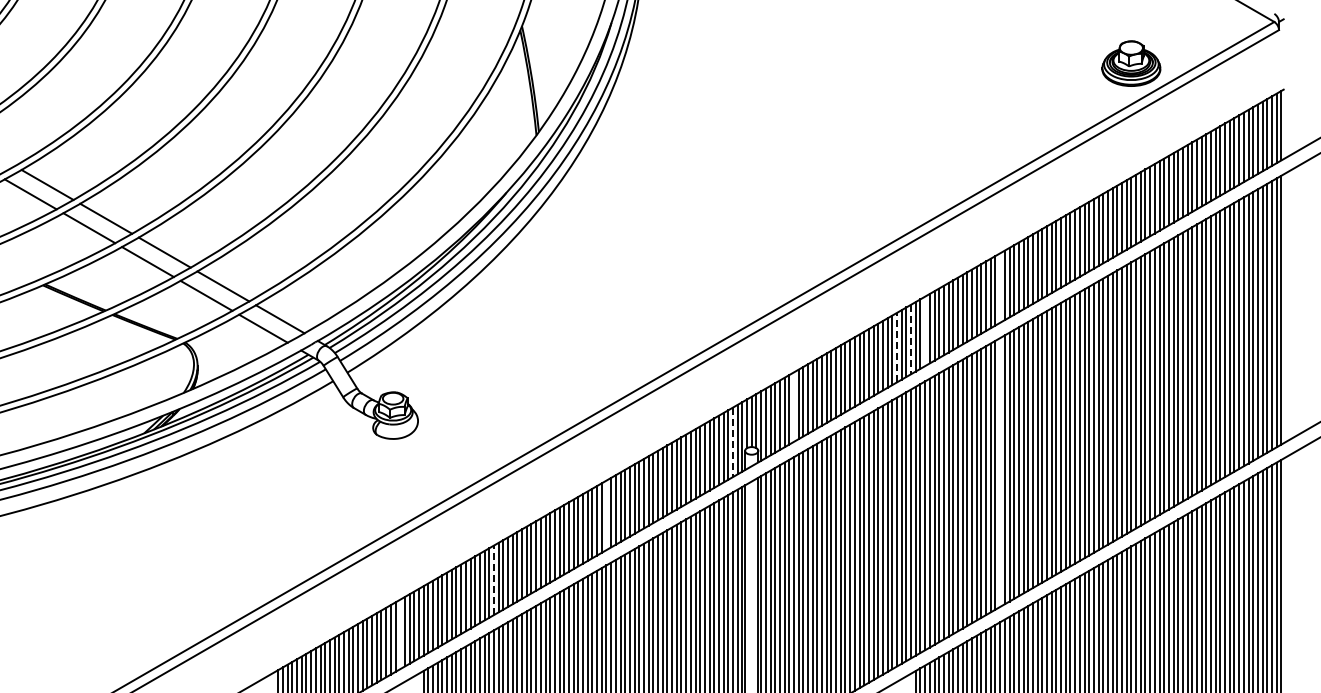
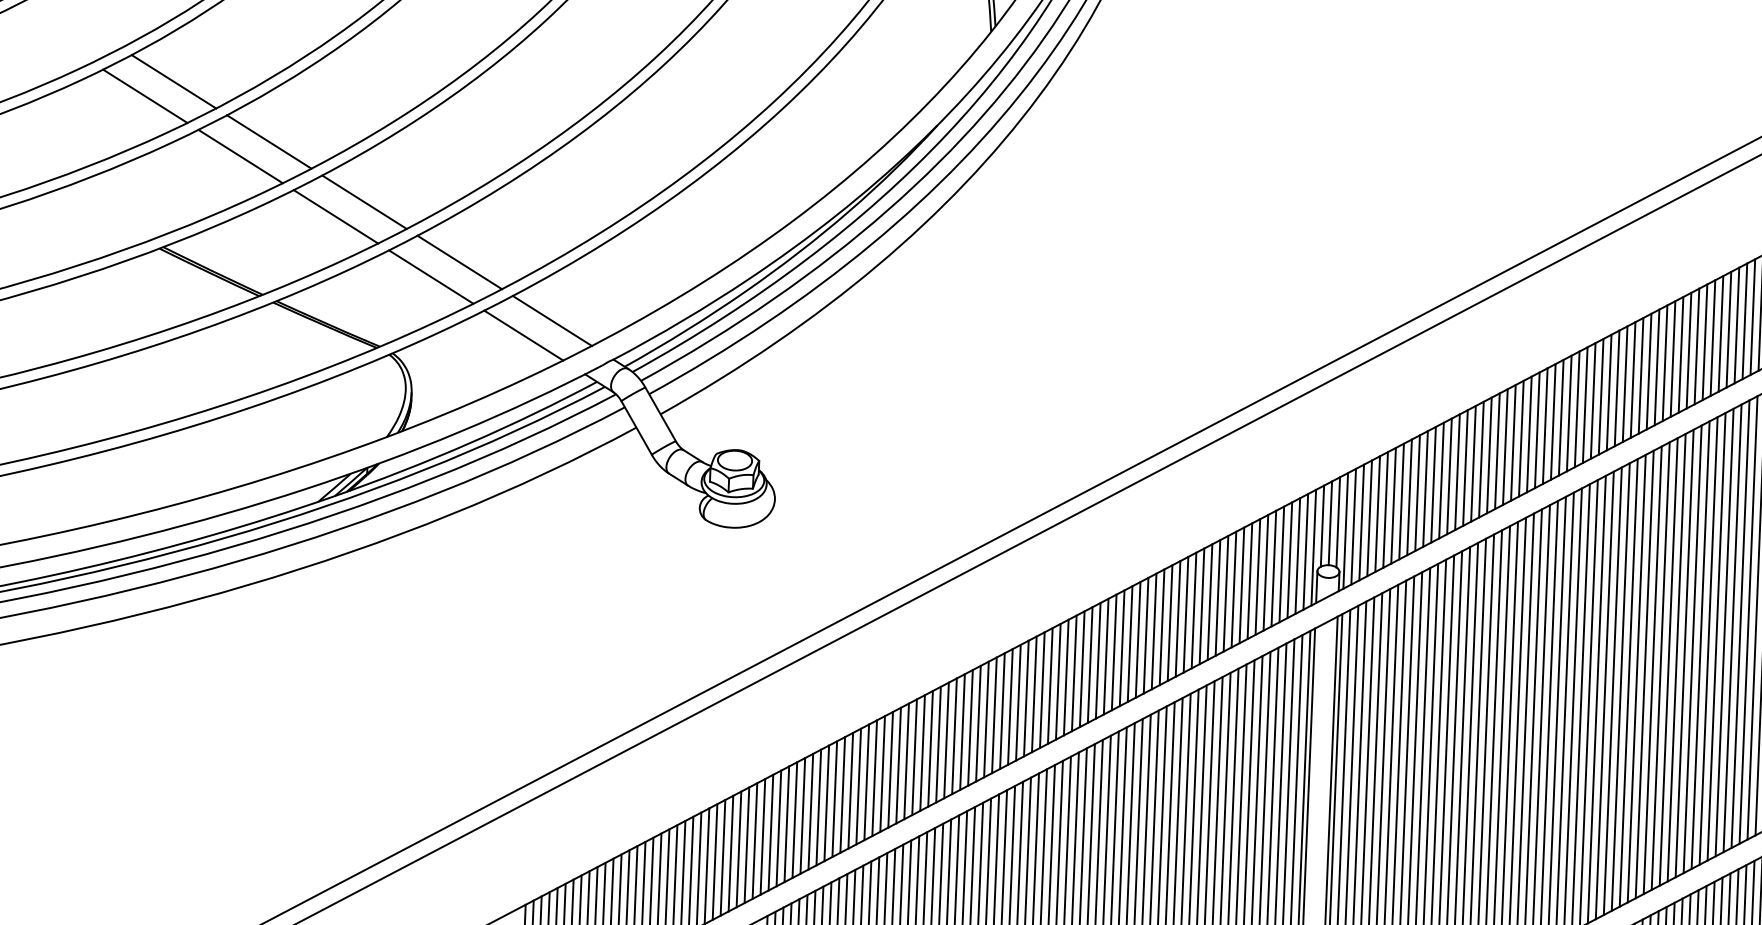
line: (1000, 287) -> (1753, 316), added
line: (925, 331) -> (1625, 384), added
line: (911, 339) -> (1601, 396), dashed -> solid
line: (897, 347) -> (1578, 409), dashed -> solid
line: (793, 406) -> (1400, 500), added
line: (732, 442) -> (1296, 556), dashed -> solid
line: (1000, 472) -> (1741, 624), added
line: (606, 515) -> (1082, 669), added
line: (493, 580) -> (889, 770), dashed -> solid
line: (400, 634) -> (731, 853), added

